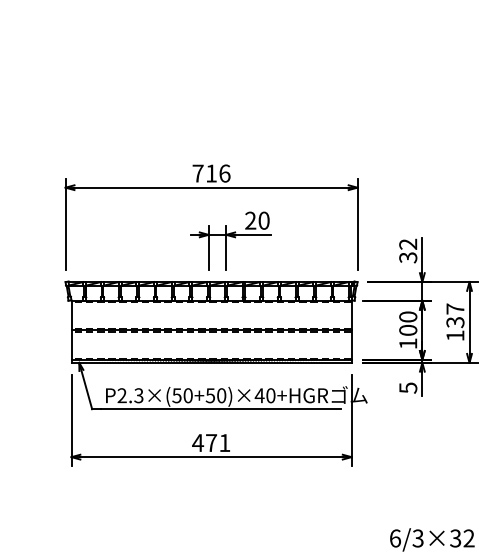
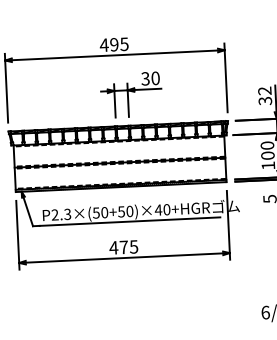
text: (211, 173) -> (114, 44), 716 -> 495
text: (250, 220) -> (145, 78), 20 -> 30
text: (224, 443) -> (133, 247), 471 -> 475

